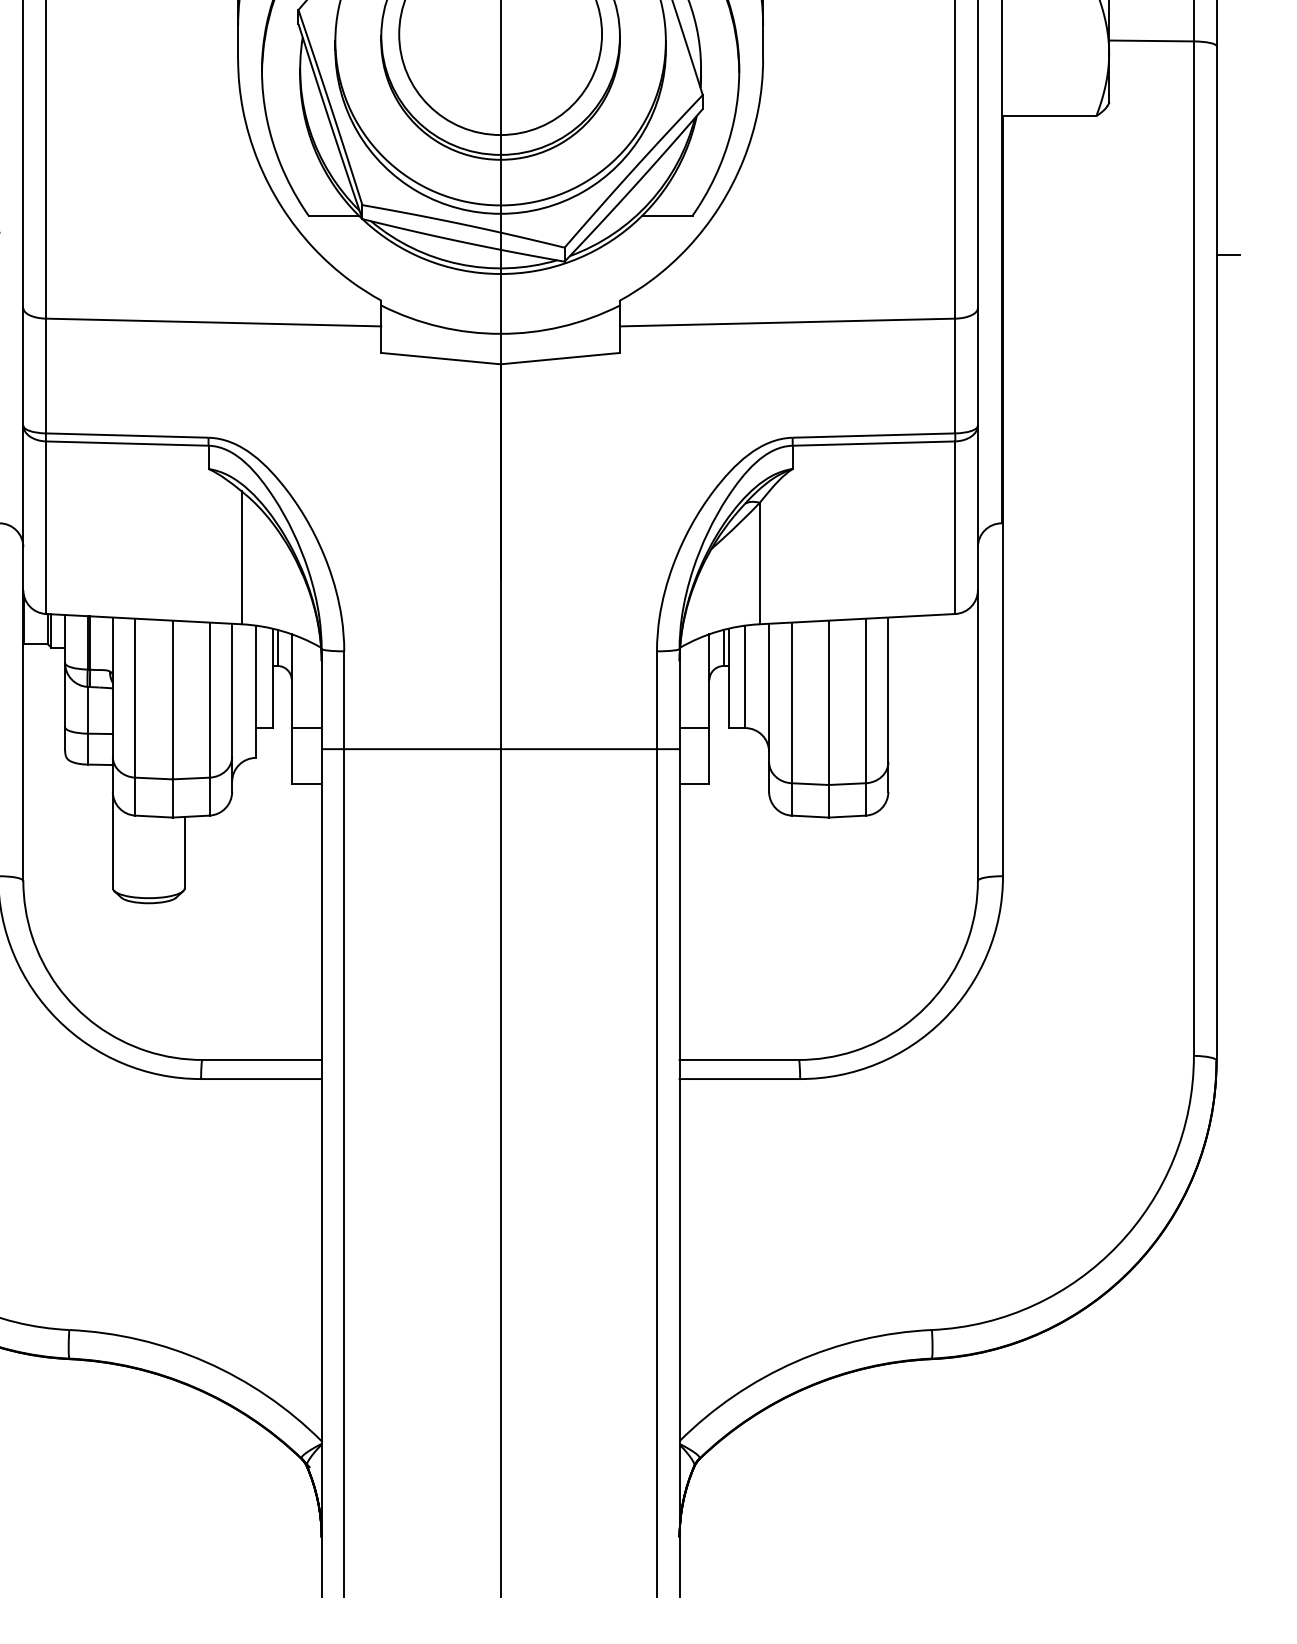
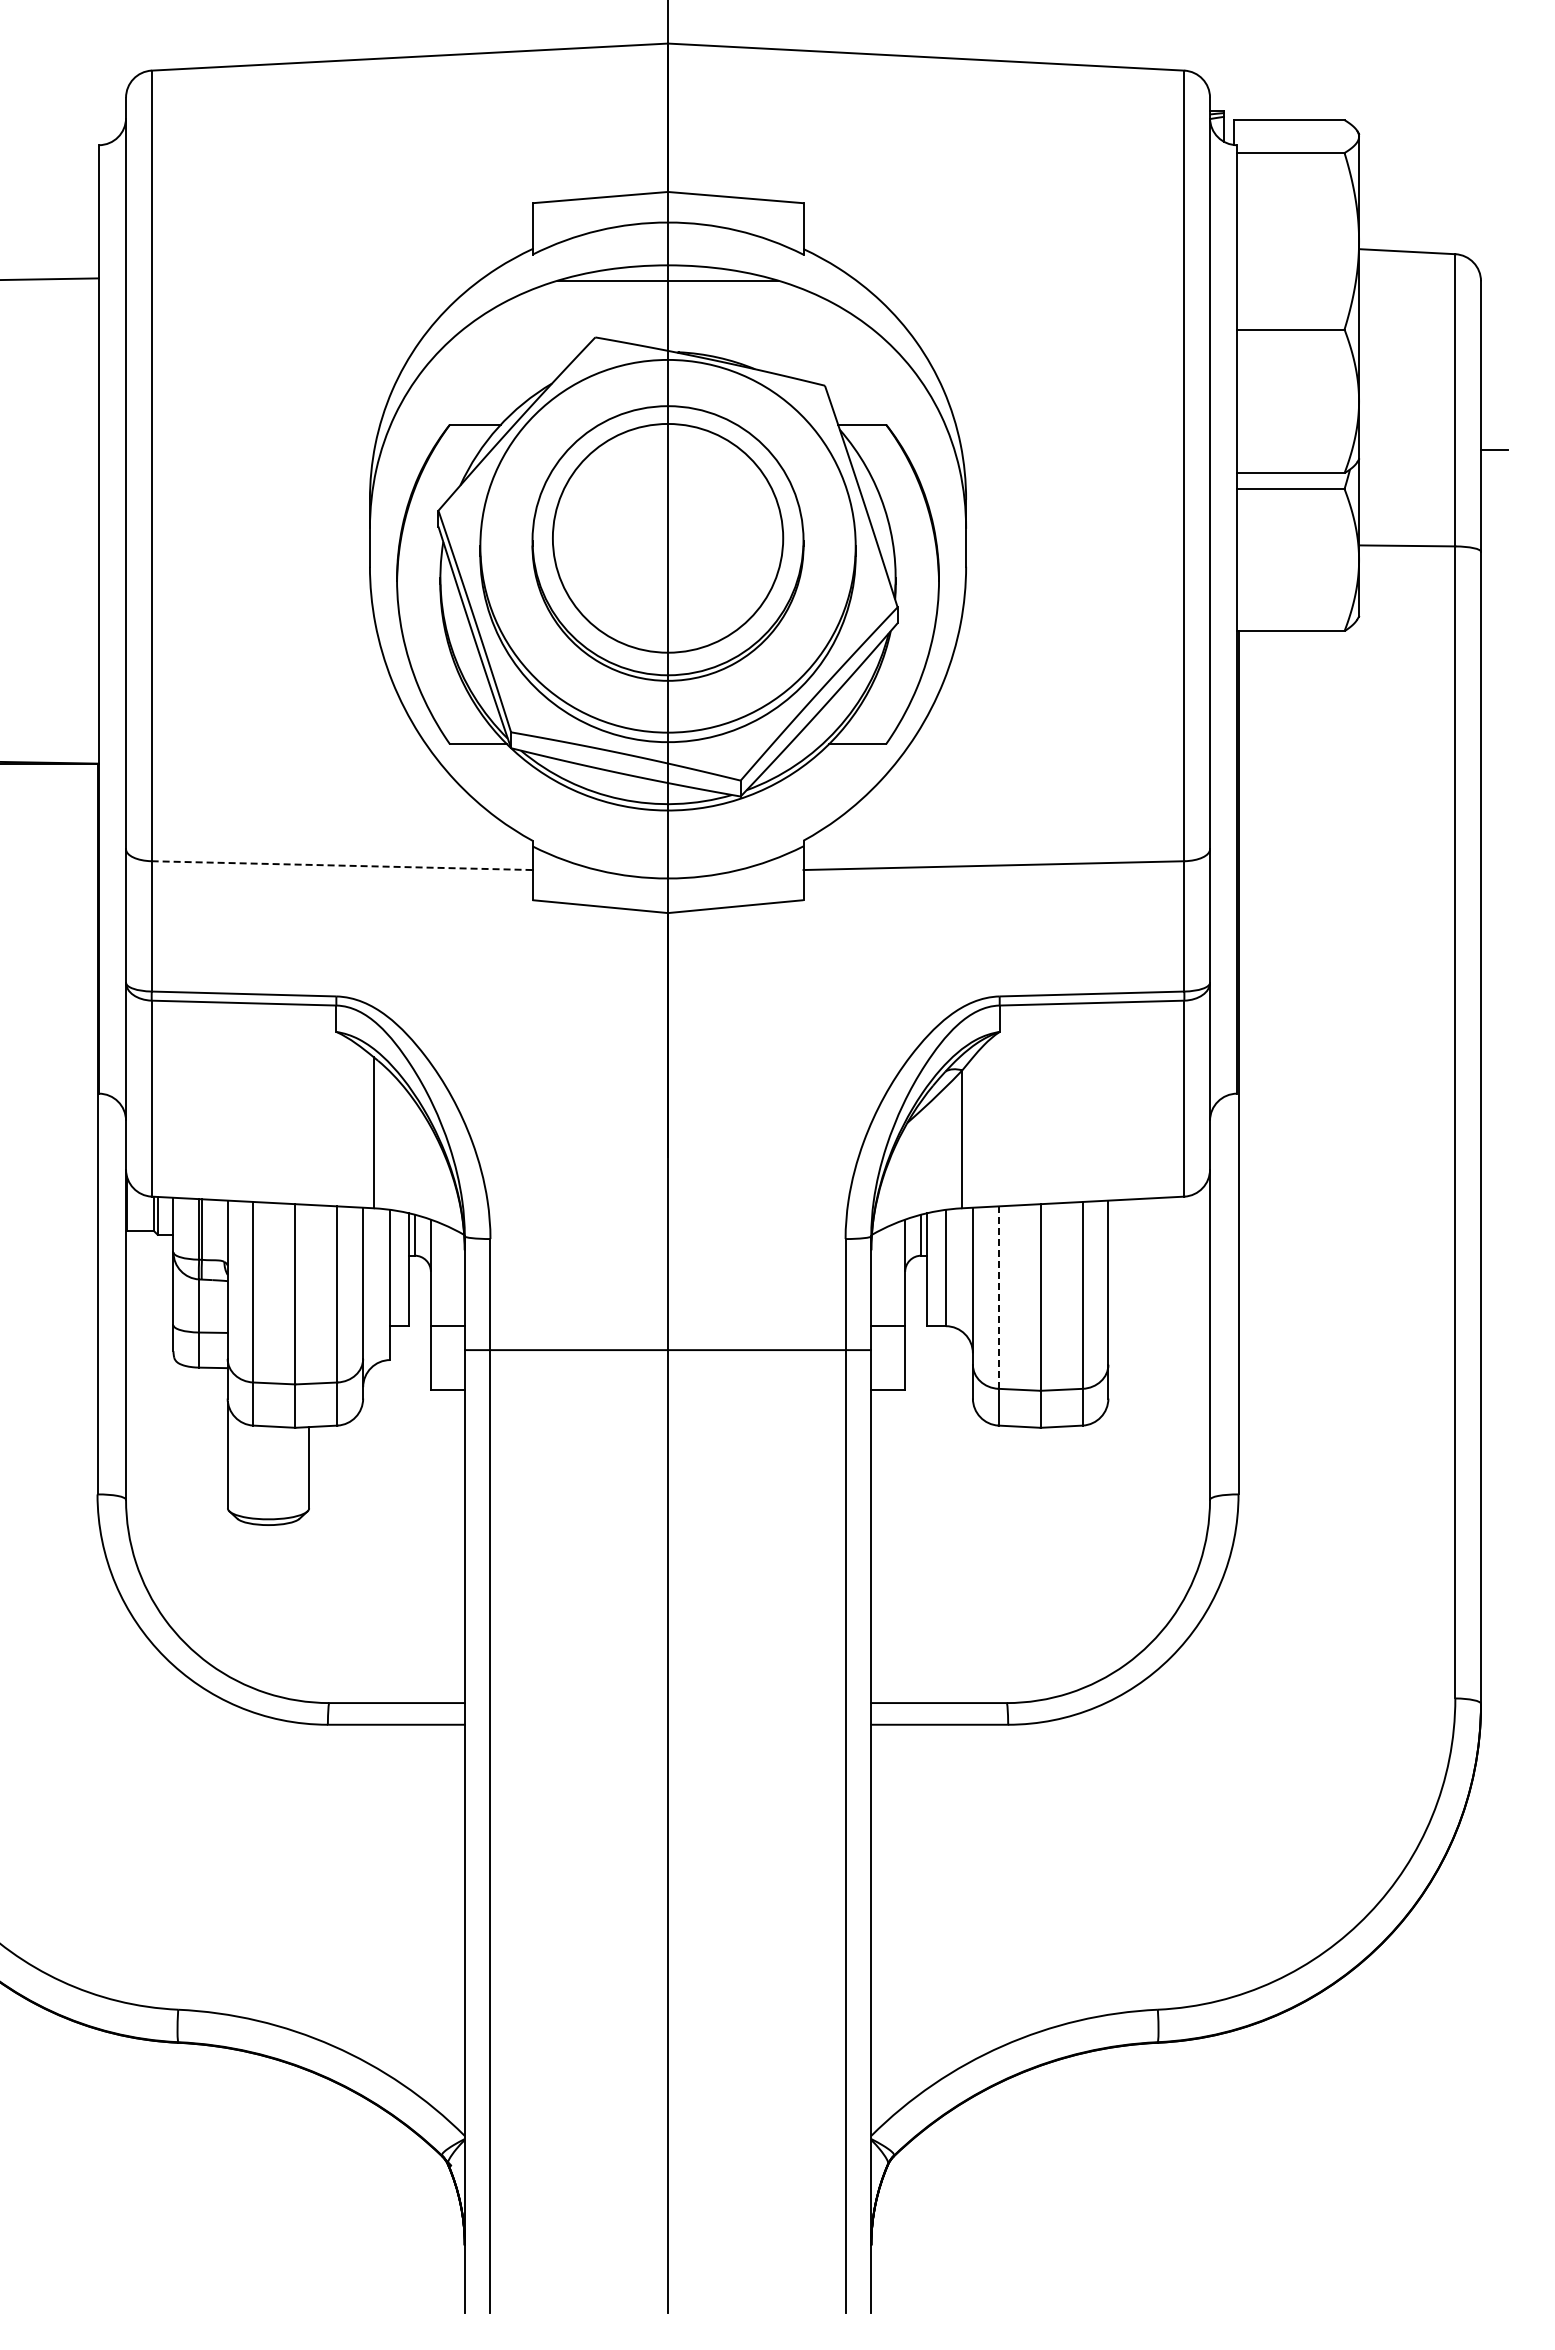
line: (1228, 254) -> (1494, 788), removed
line: (213, 322) -> (341, 865), solid -> dashed
line: (791, 702) -> (998, 1297), solid -> dashed

